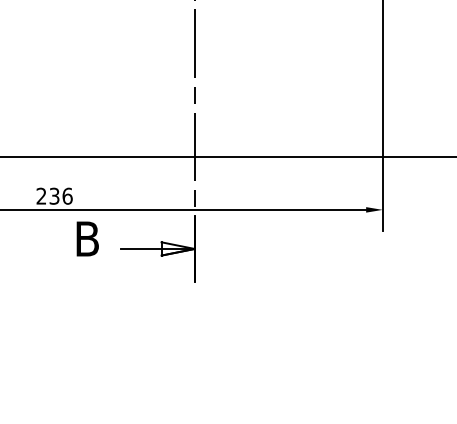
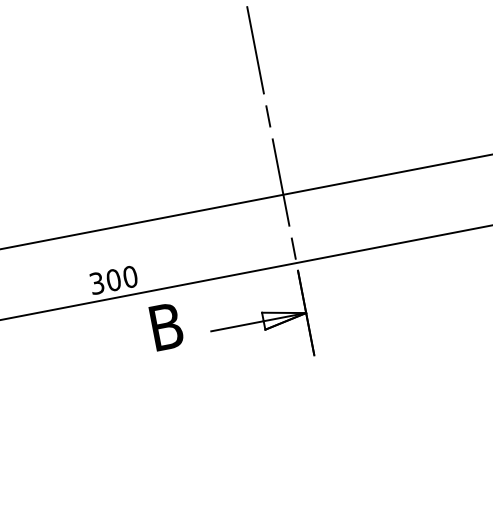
text: (54, 195) -> (113, 279), 236 -> 300

